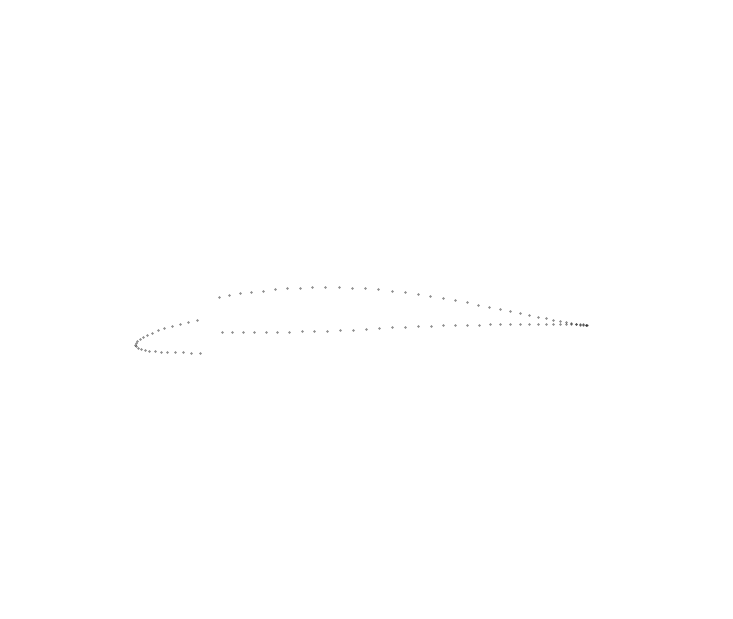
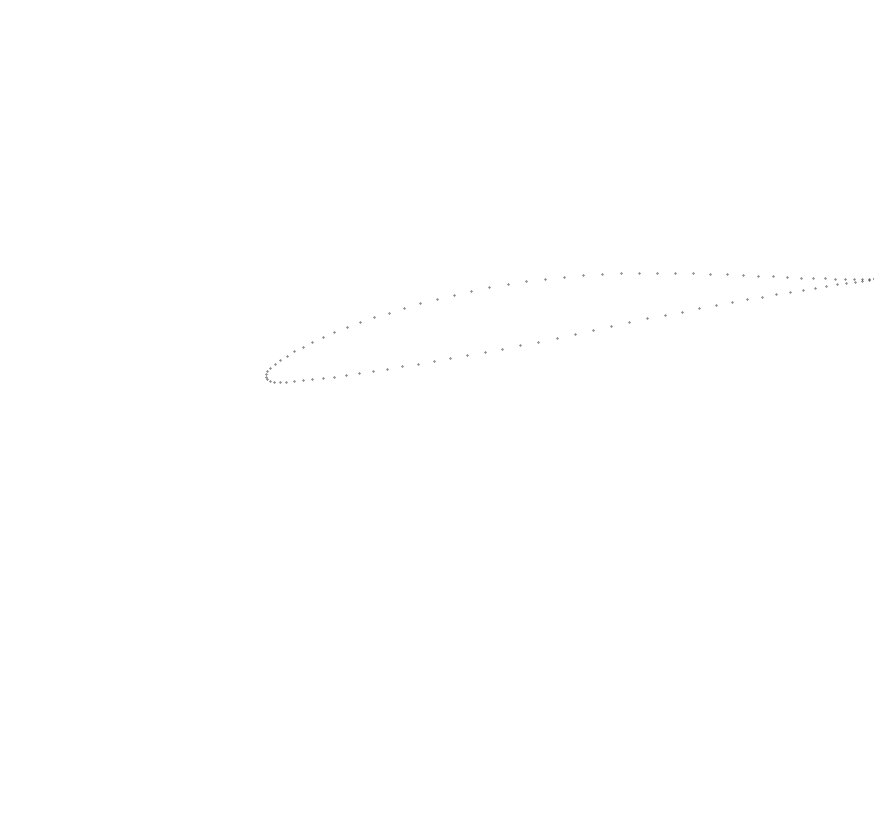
part: (164, 329) -> (303, 348), moved

